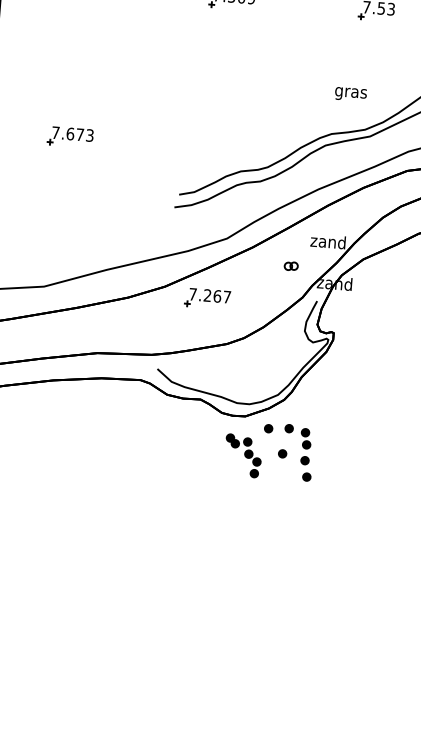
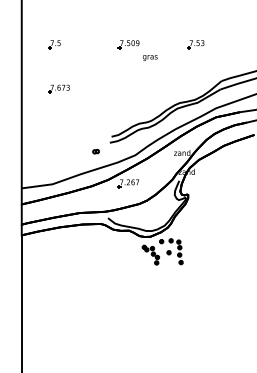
text: (351, 93) -> (150, 57), moved
part: (69, 135) -> (58, 88), moved
part: (290, 265) -> (95, 151), moved

